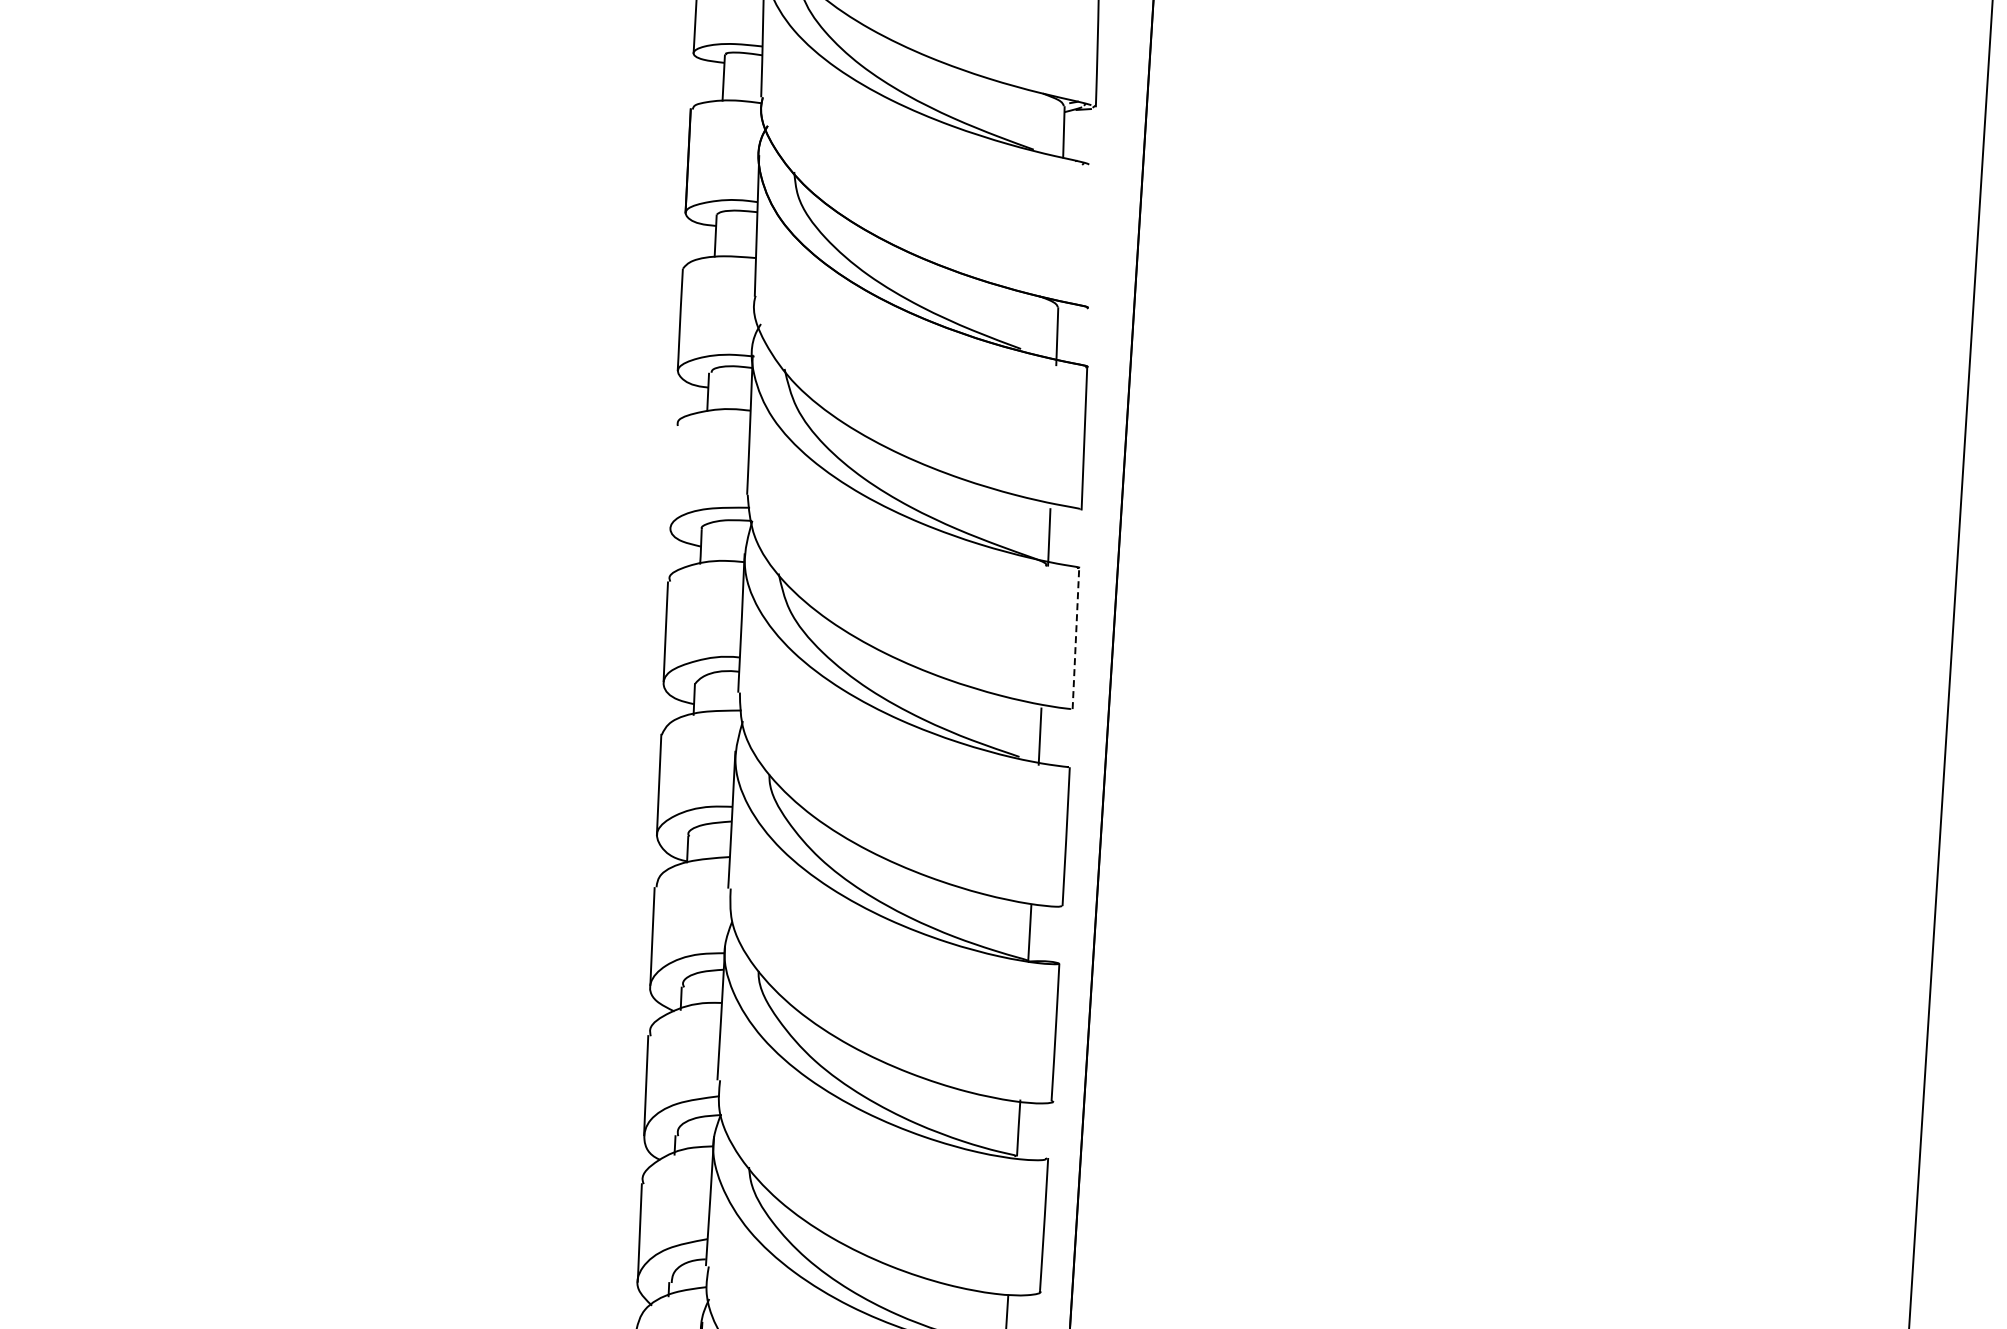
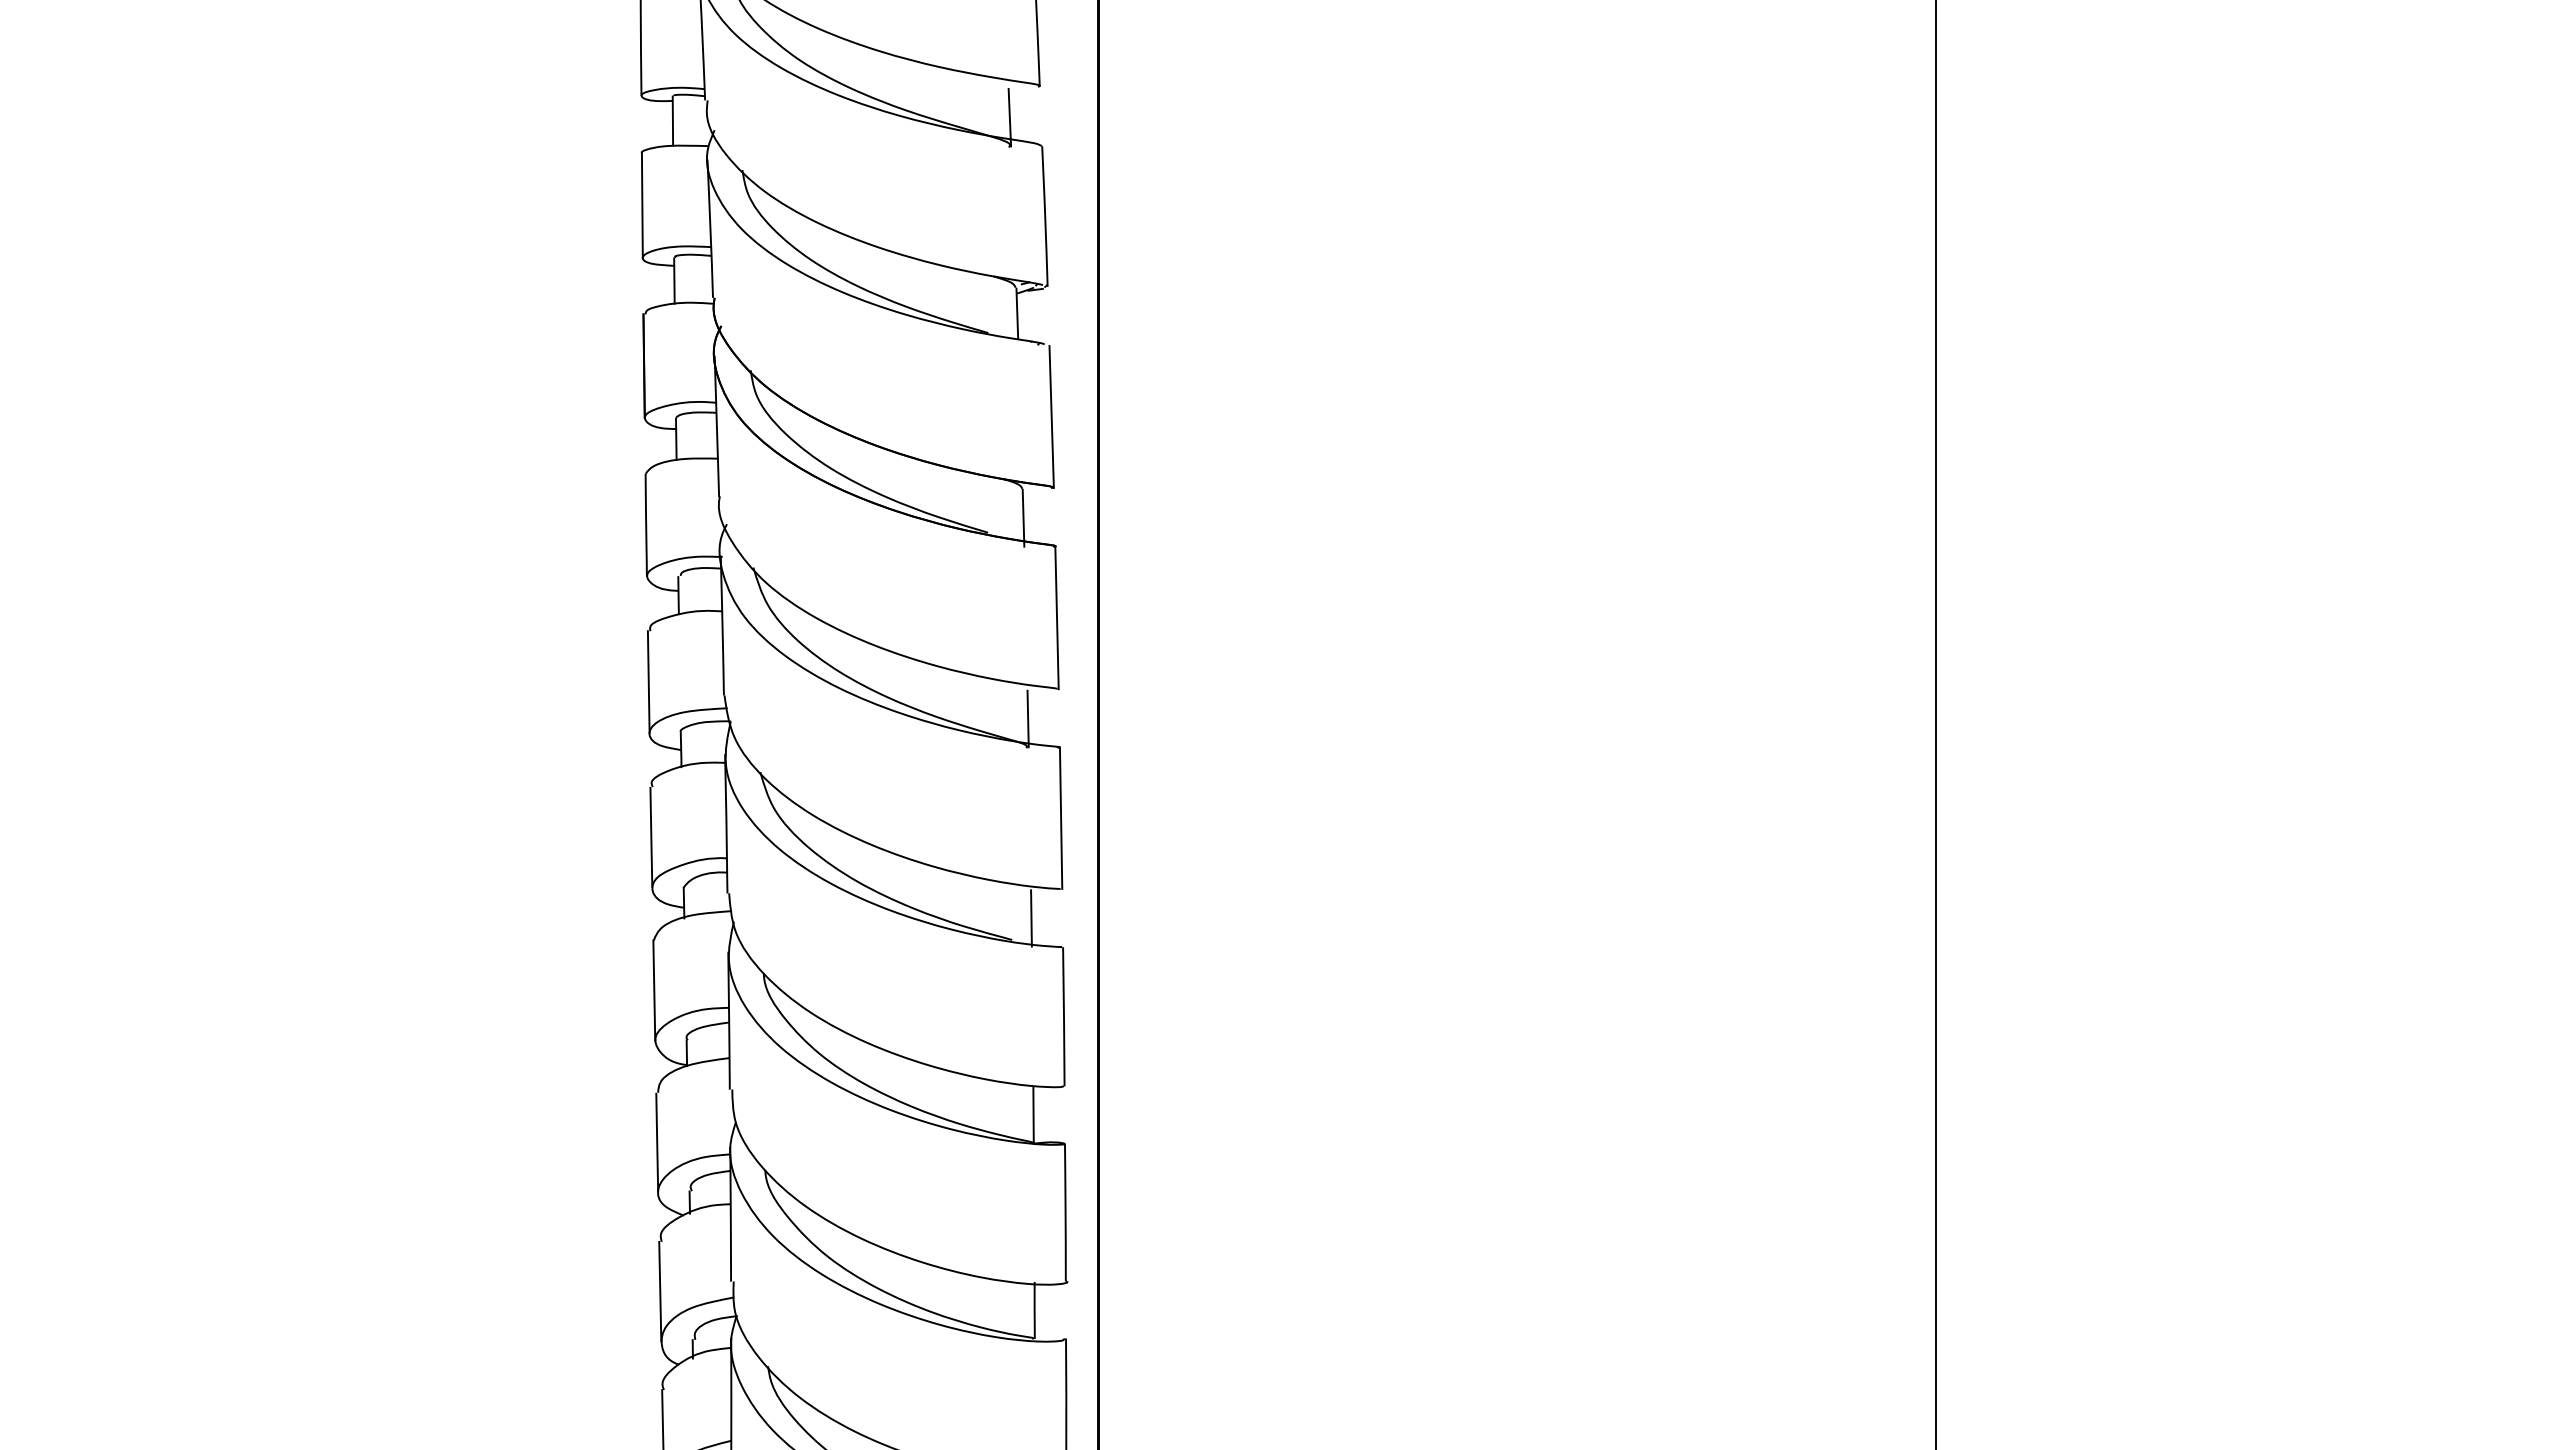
line: (1091, 236) -> (1051, 416), added
line: (672, 476) -> (648, 681), added
line: (1076, 638) -> (1061, 818), dashed -> solid

